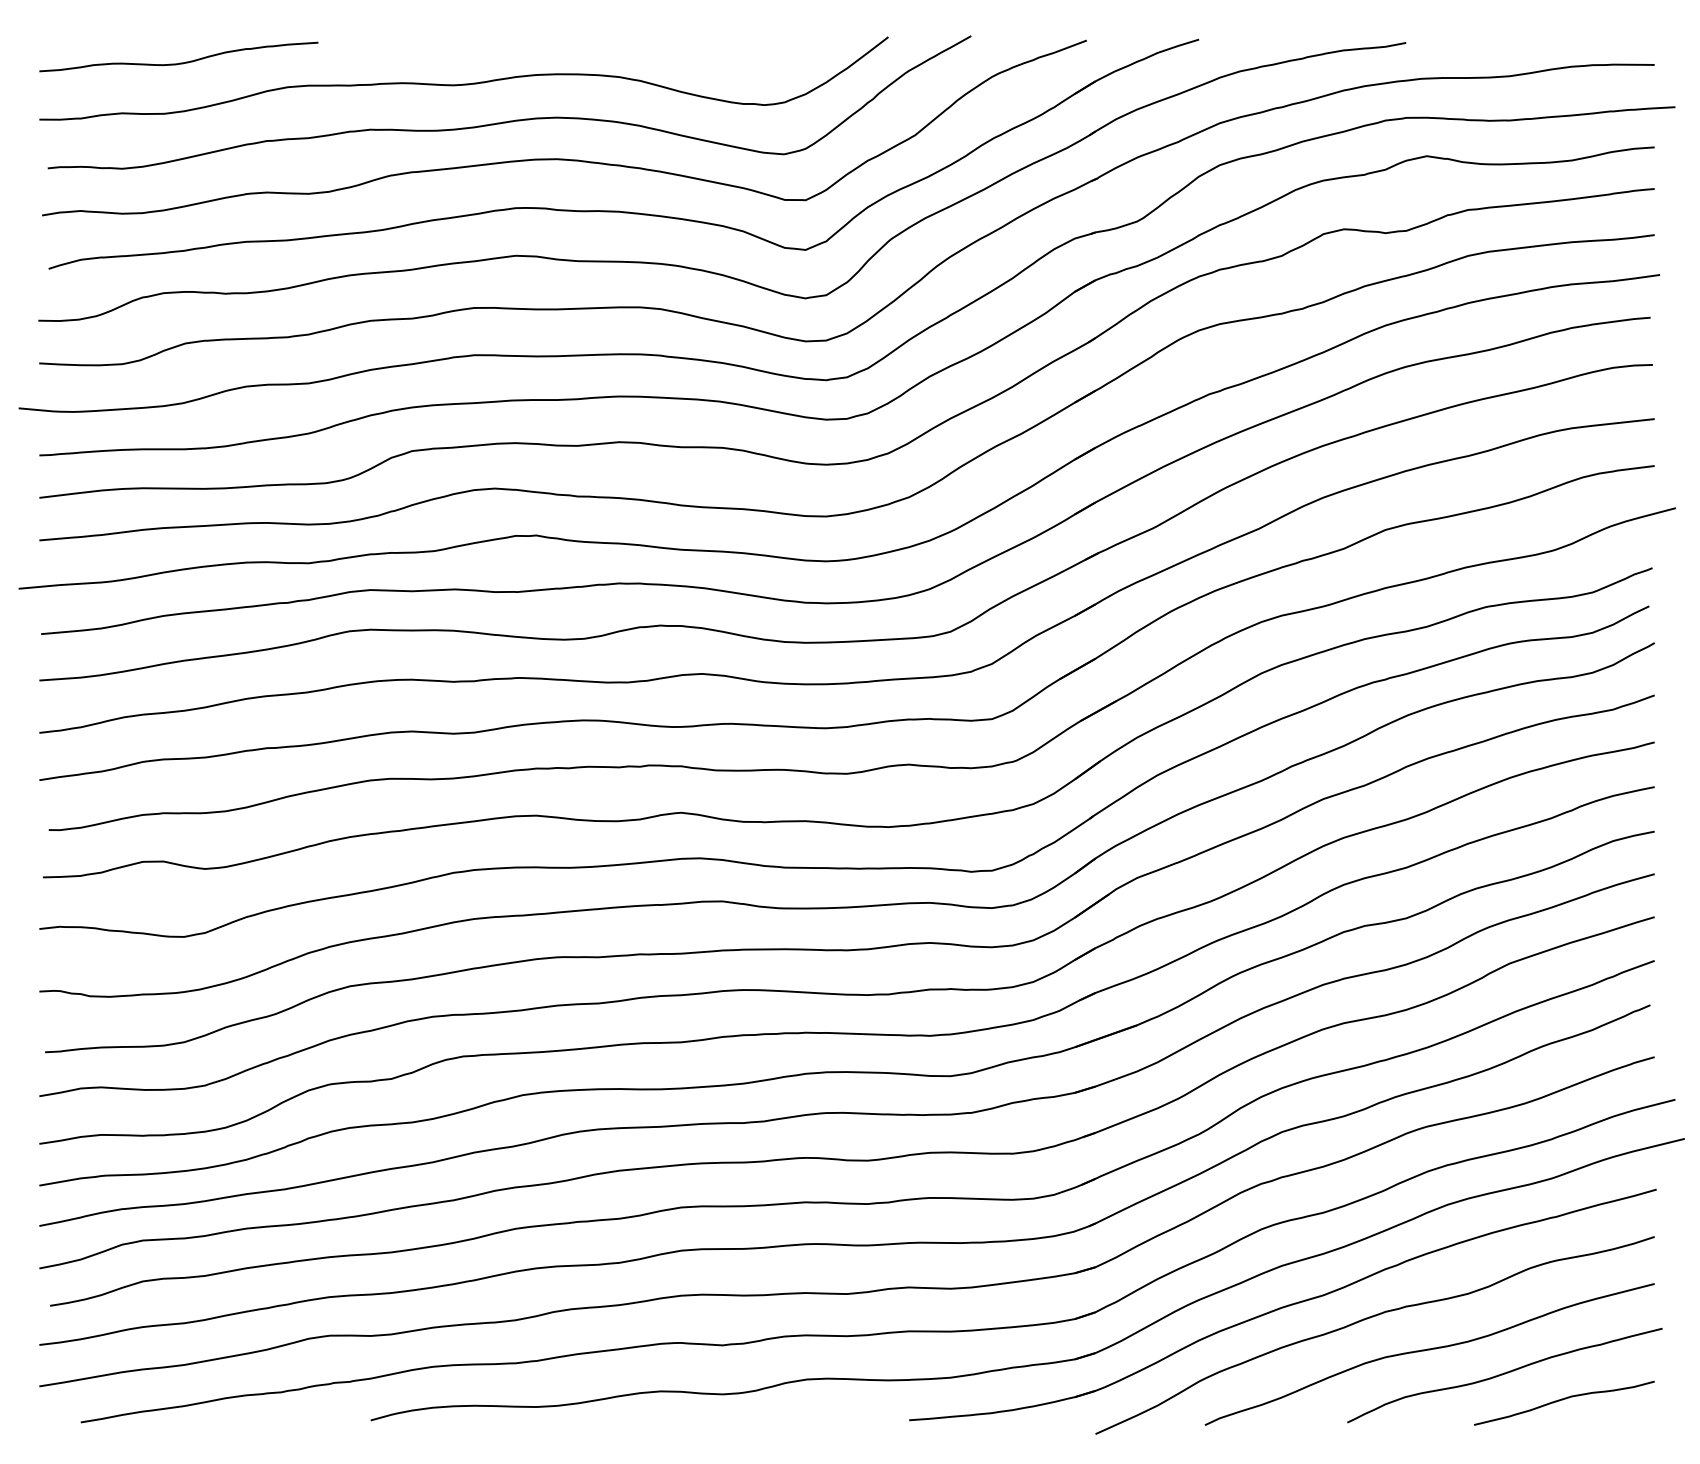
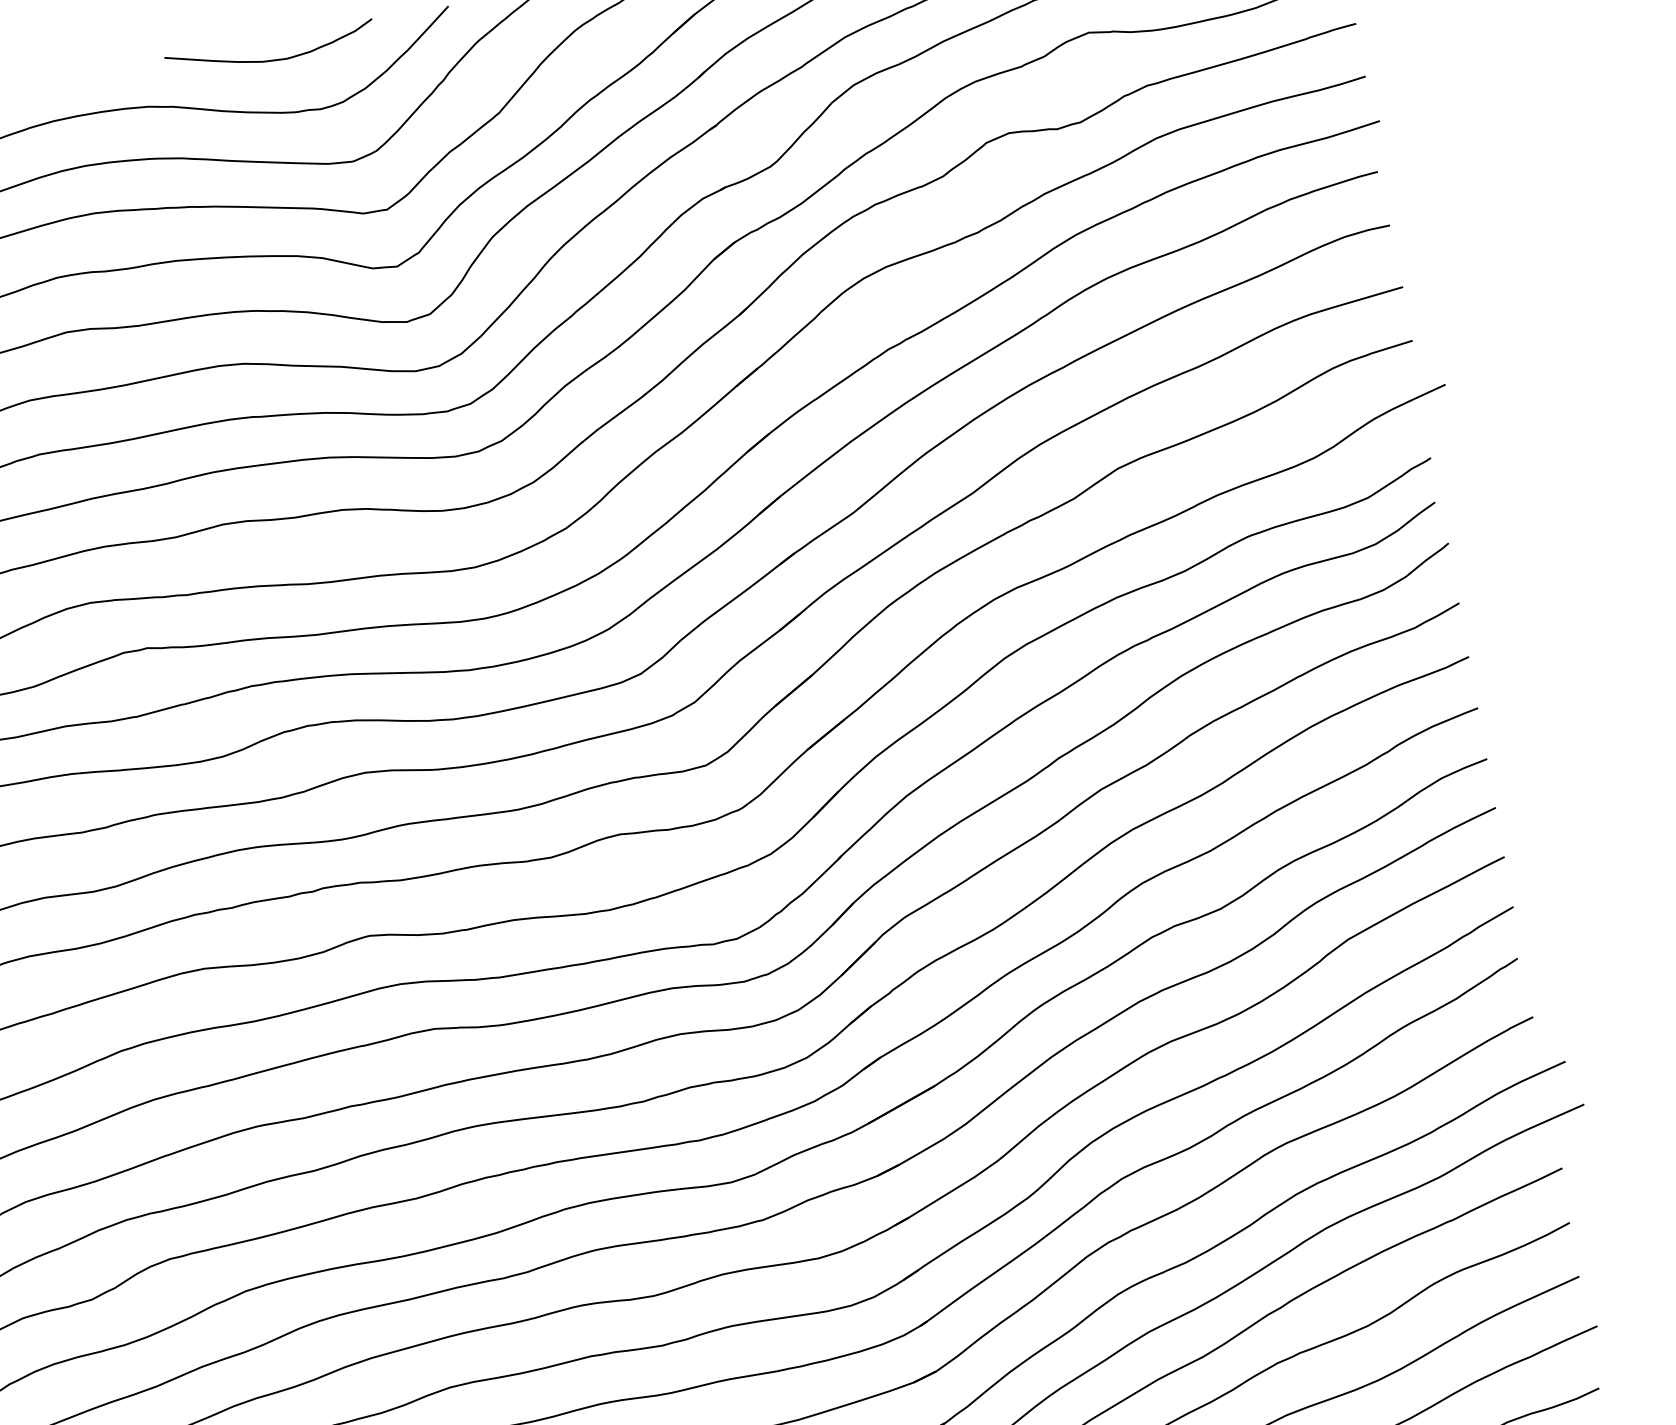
curve: (730, 55) -> (271, 59), added

